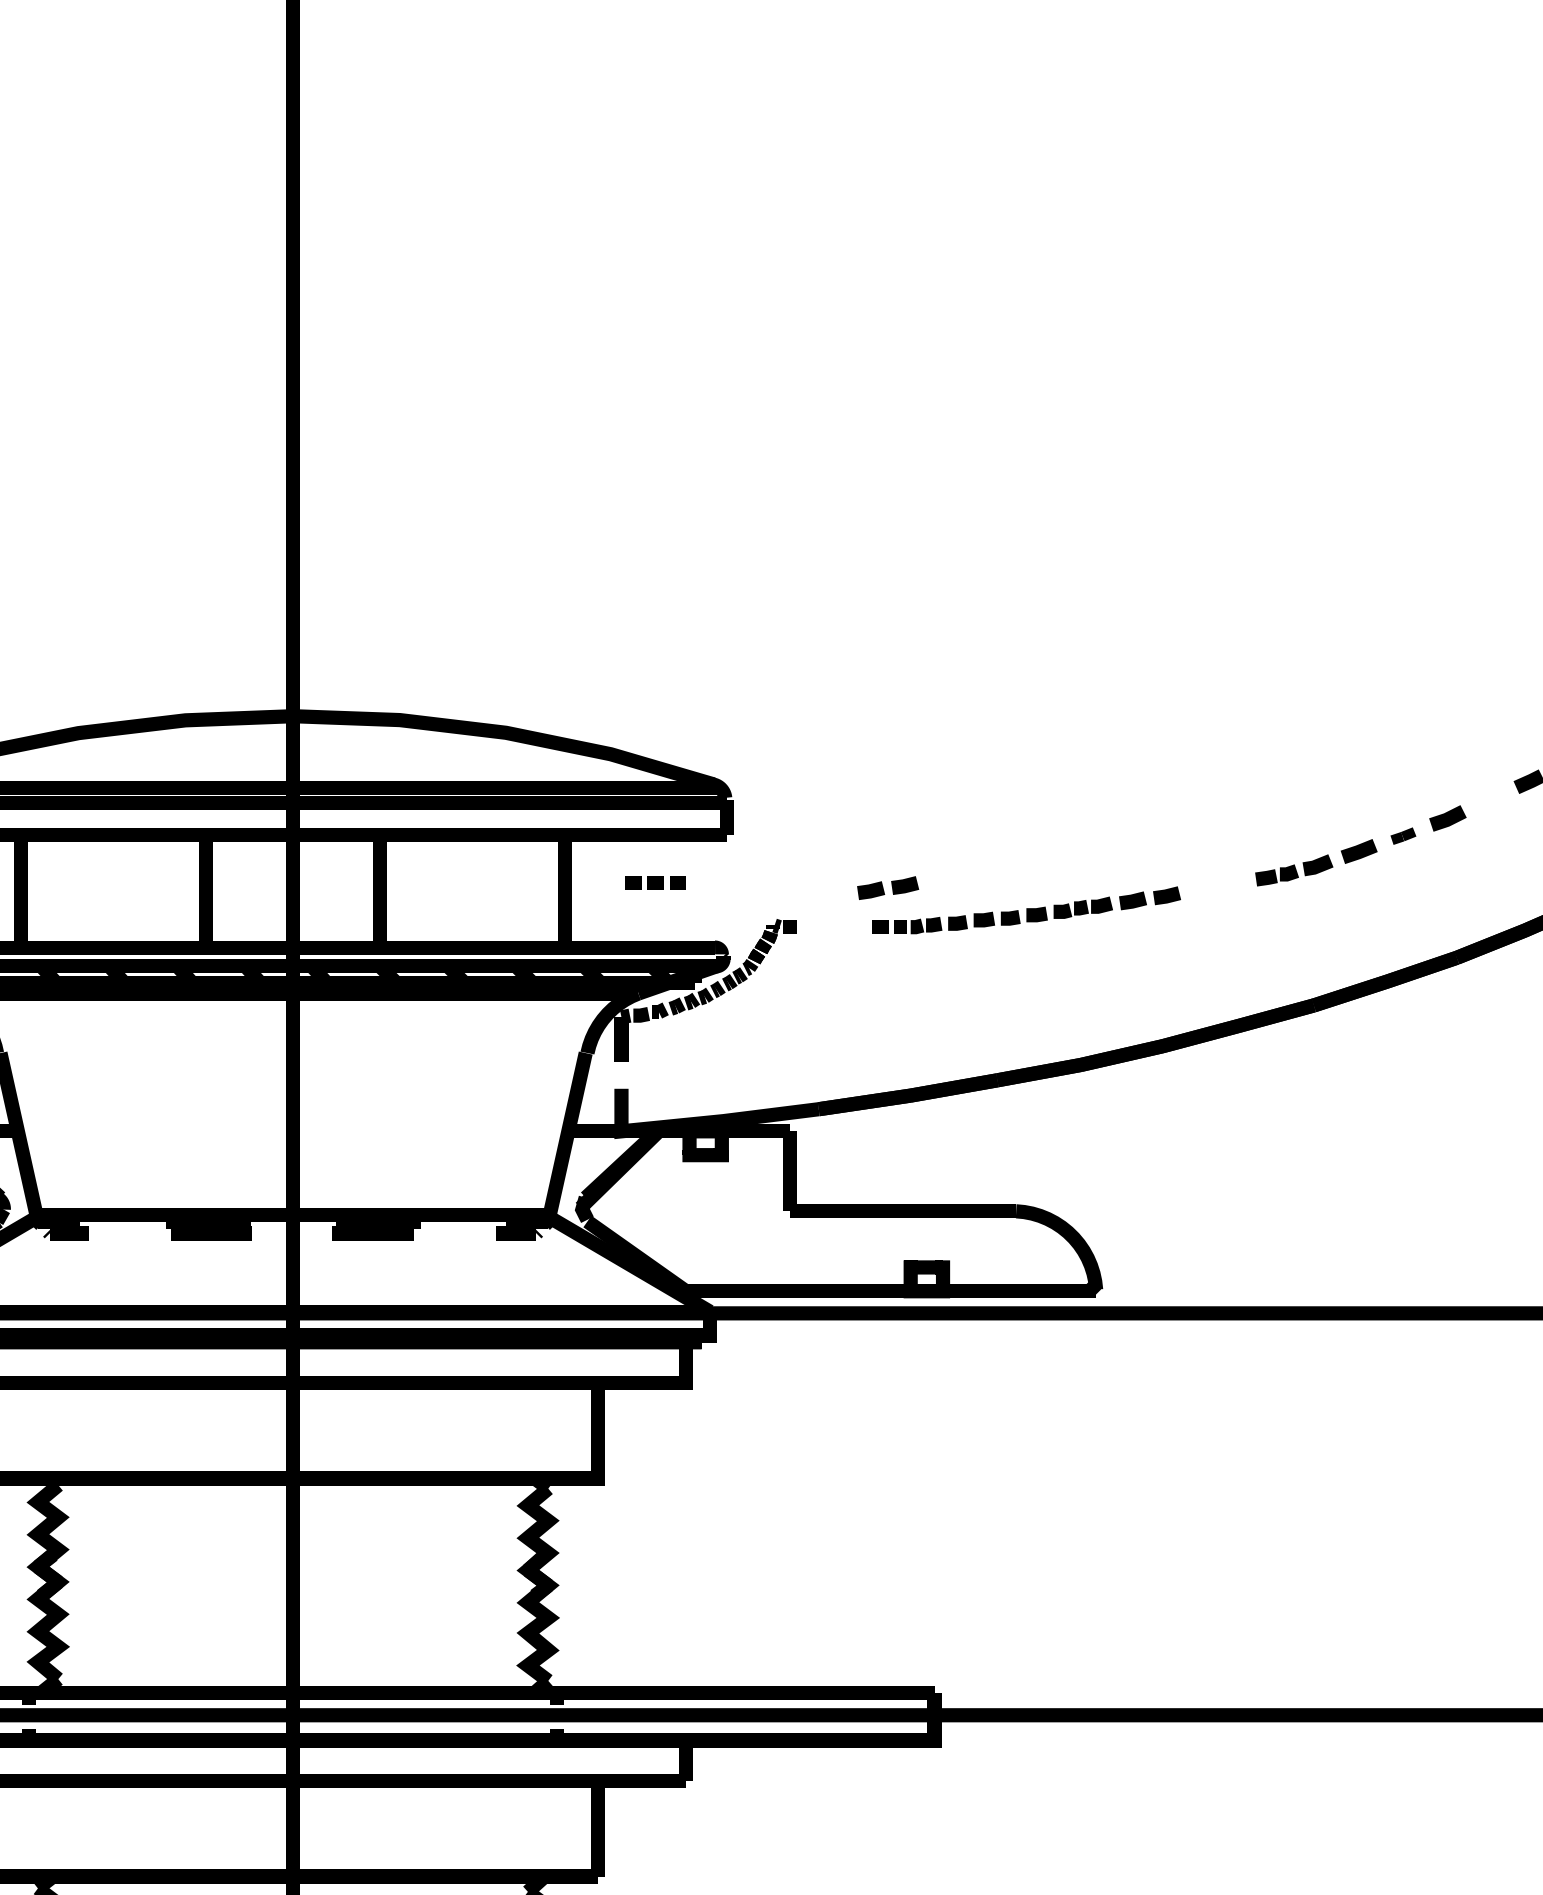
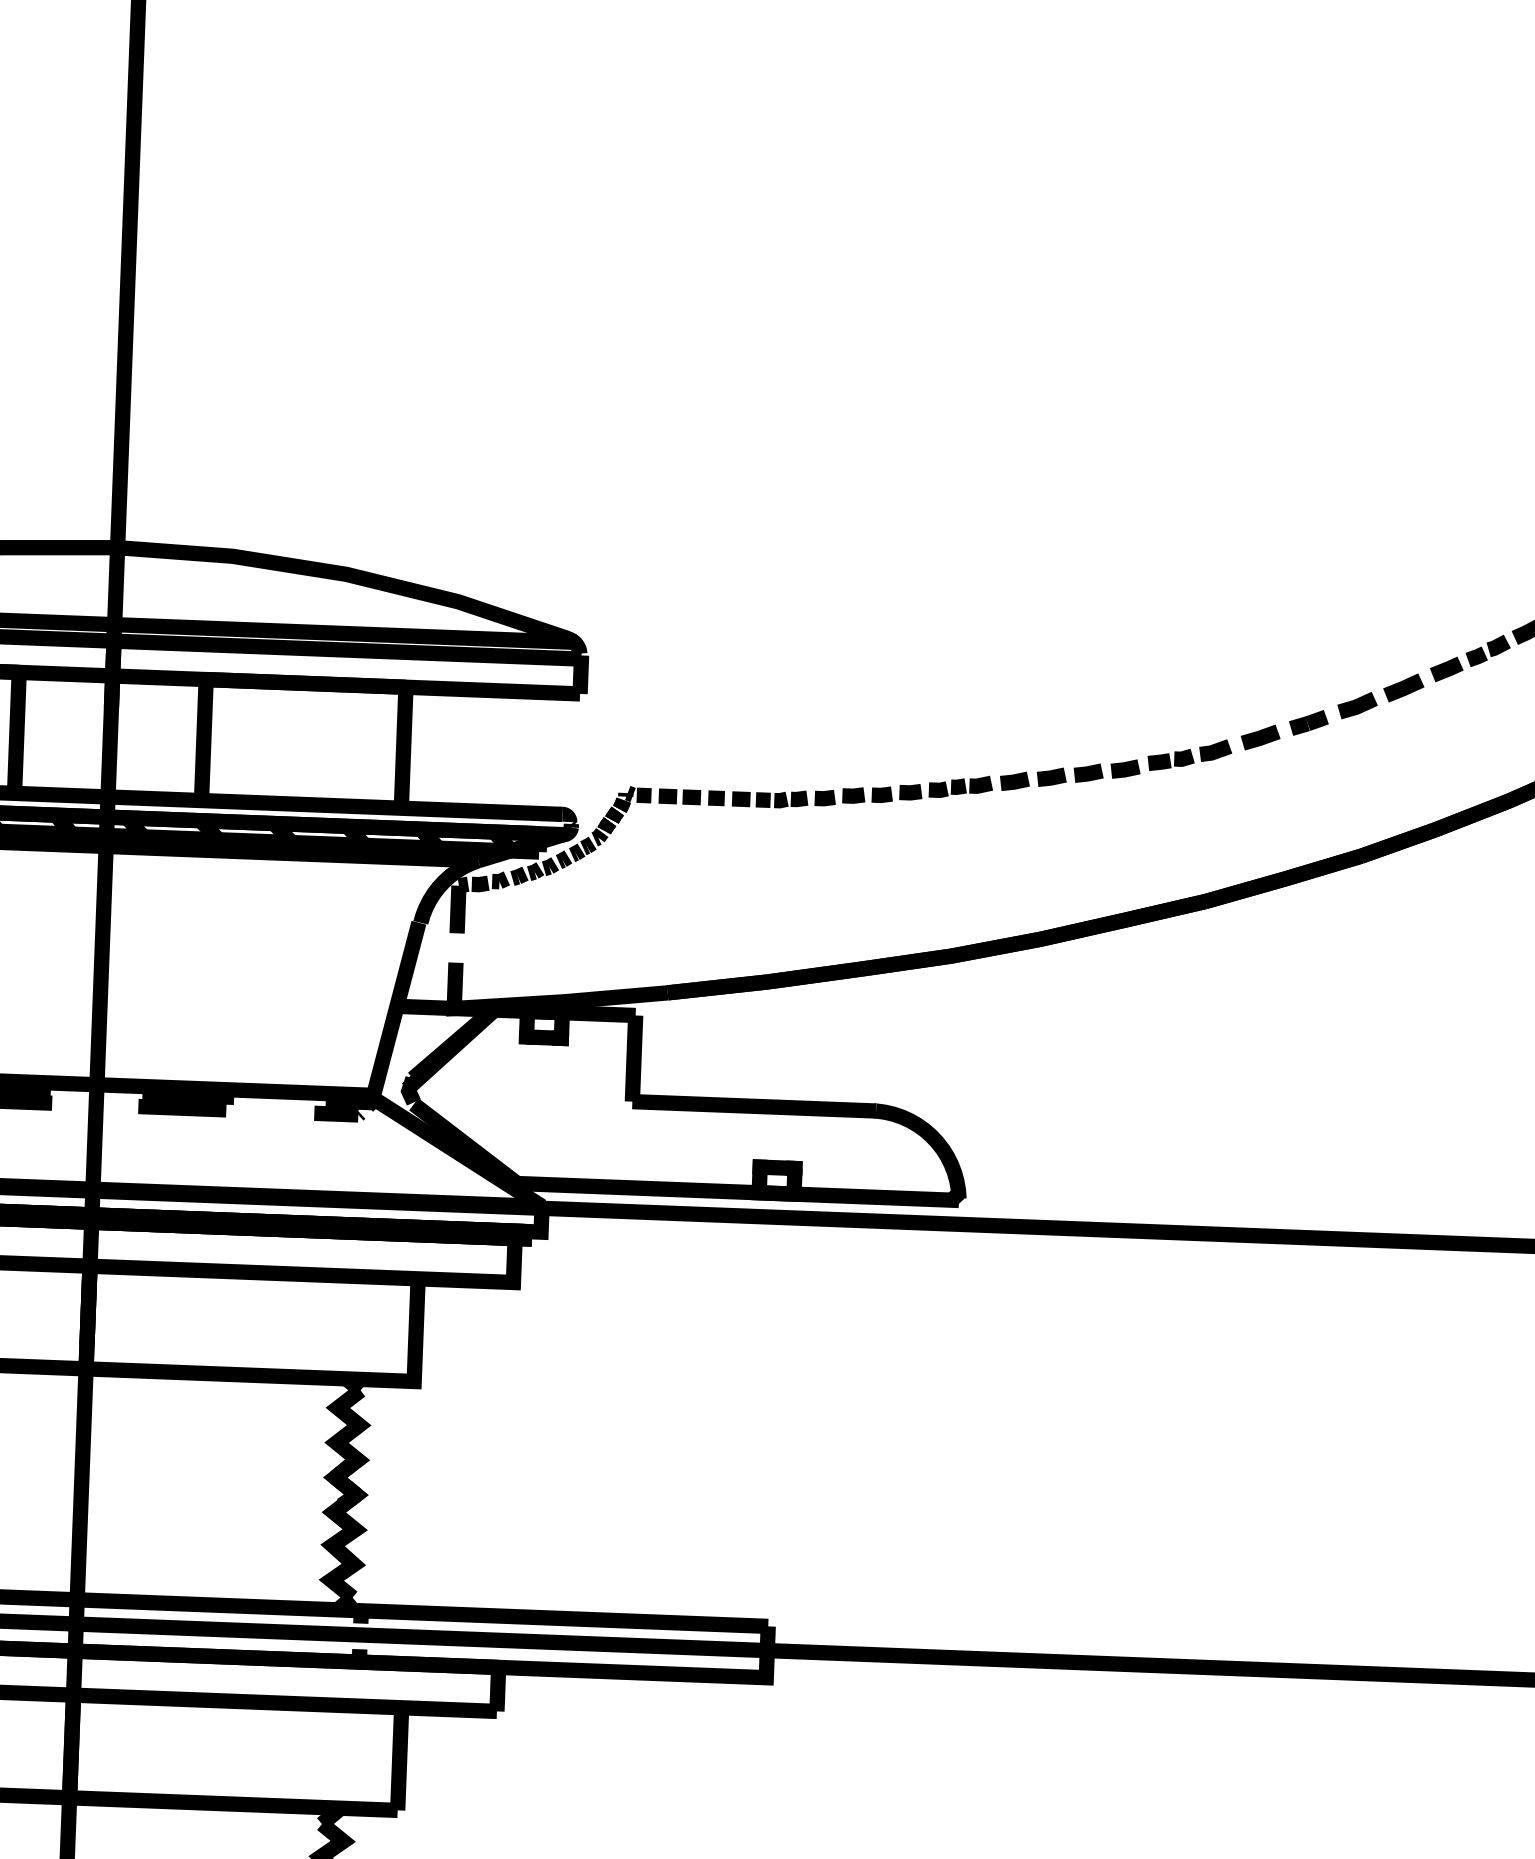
line: (1489, 800) -> (1403, 688), added
part: (1403, 835) -> (1309, 722), size x1.43
part: (655, 882) -> (692, 796), moved
part: (888, 887) -> (1107, 770), moved

